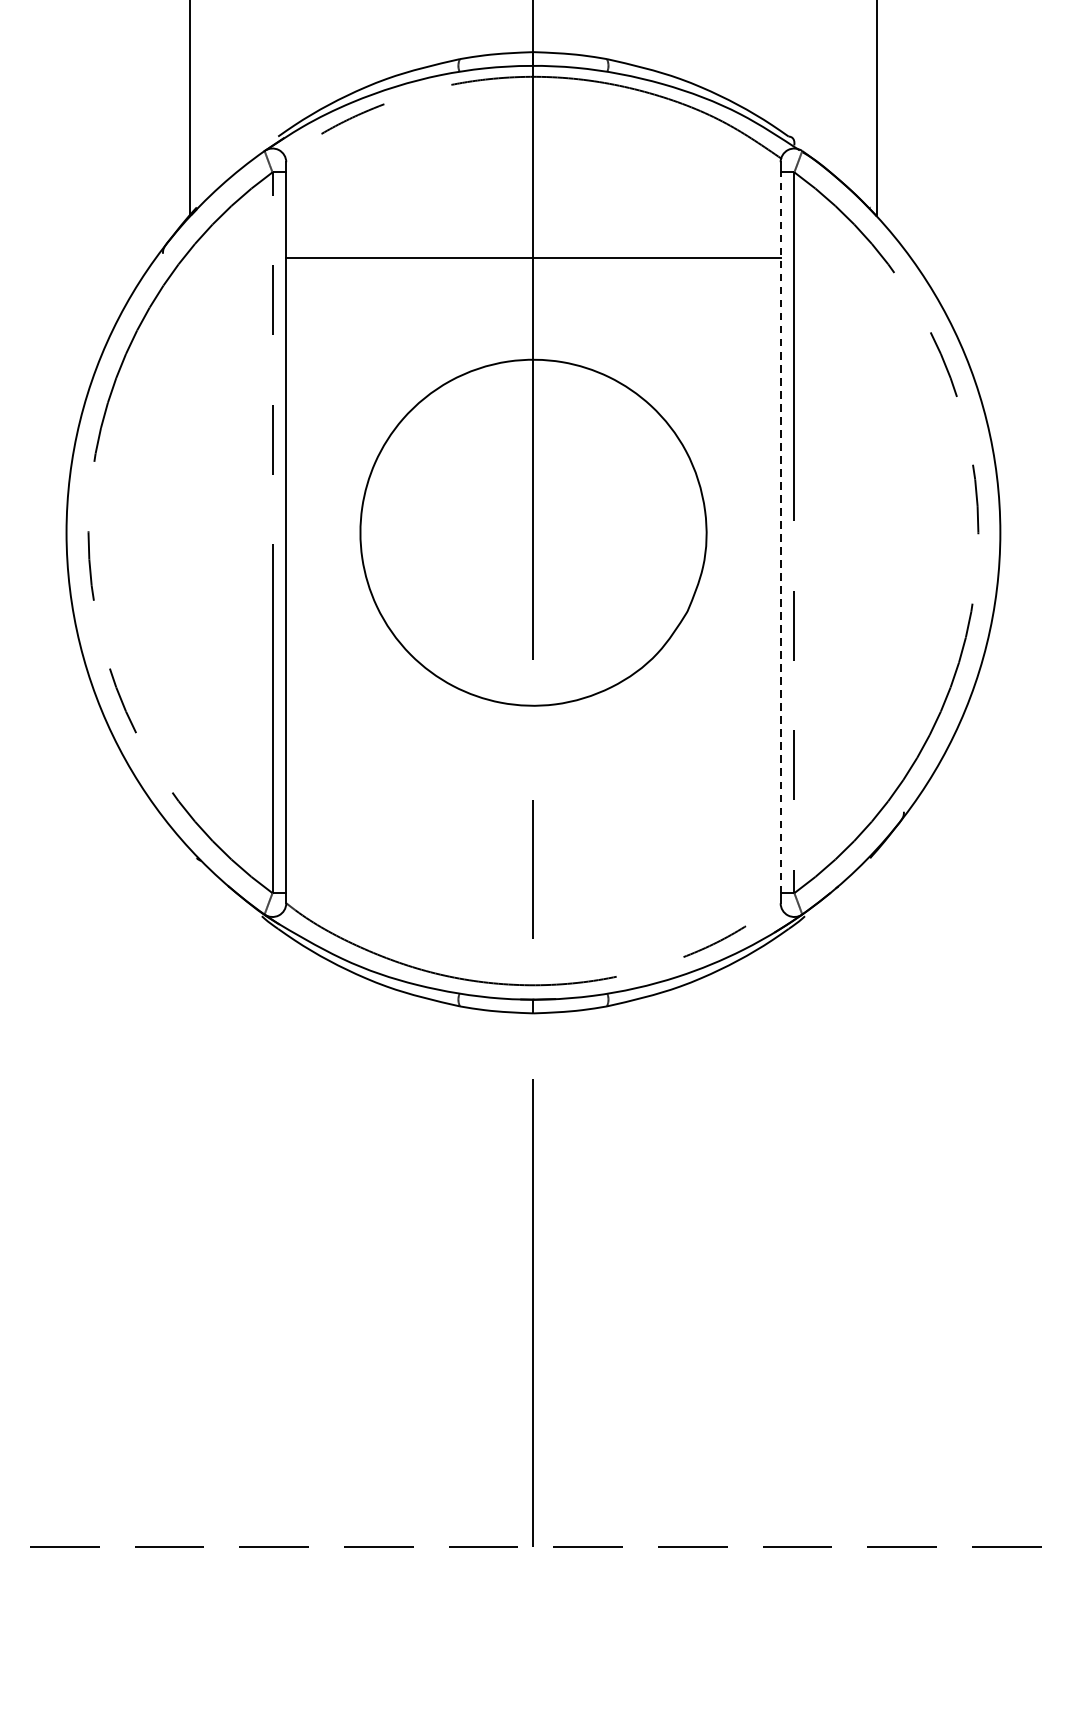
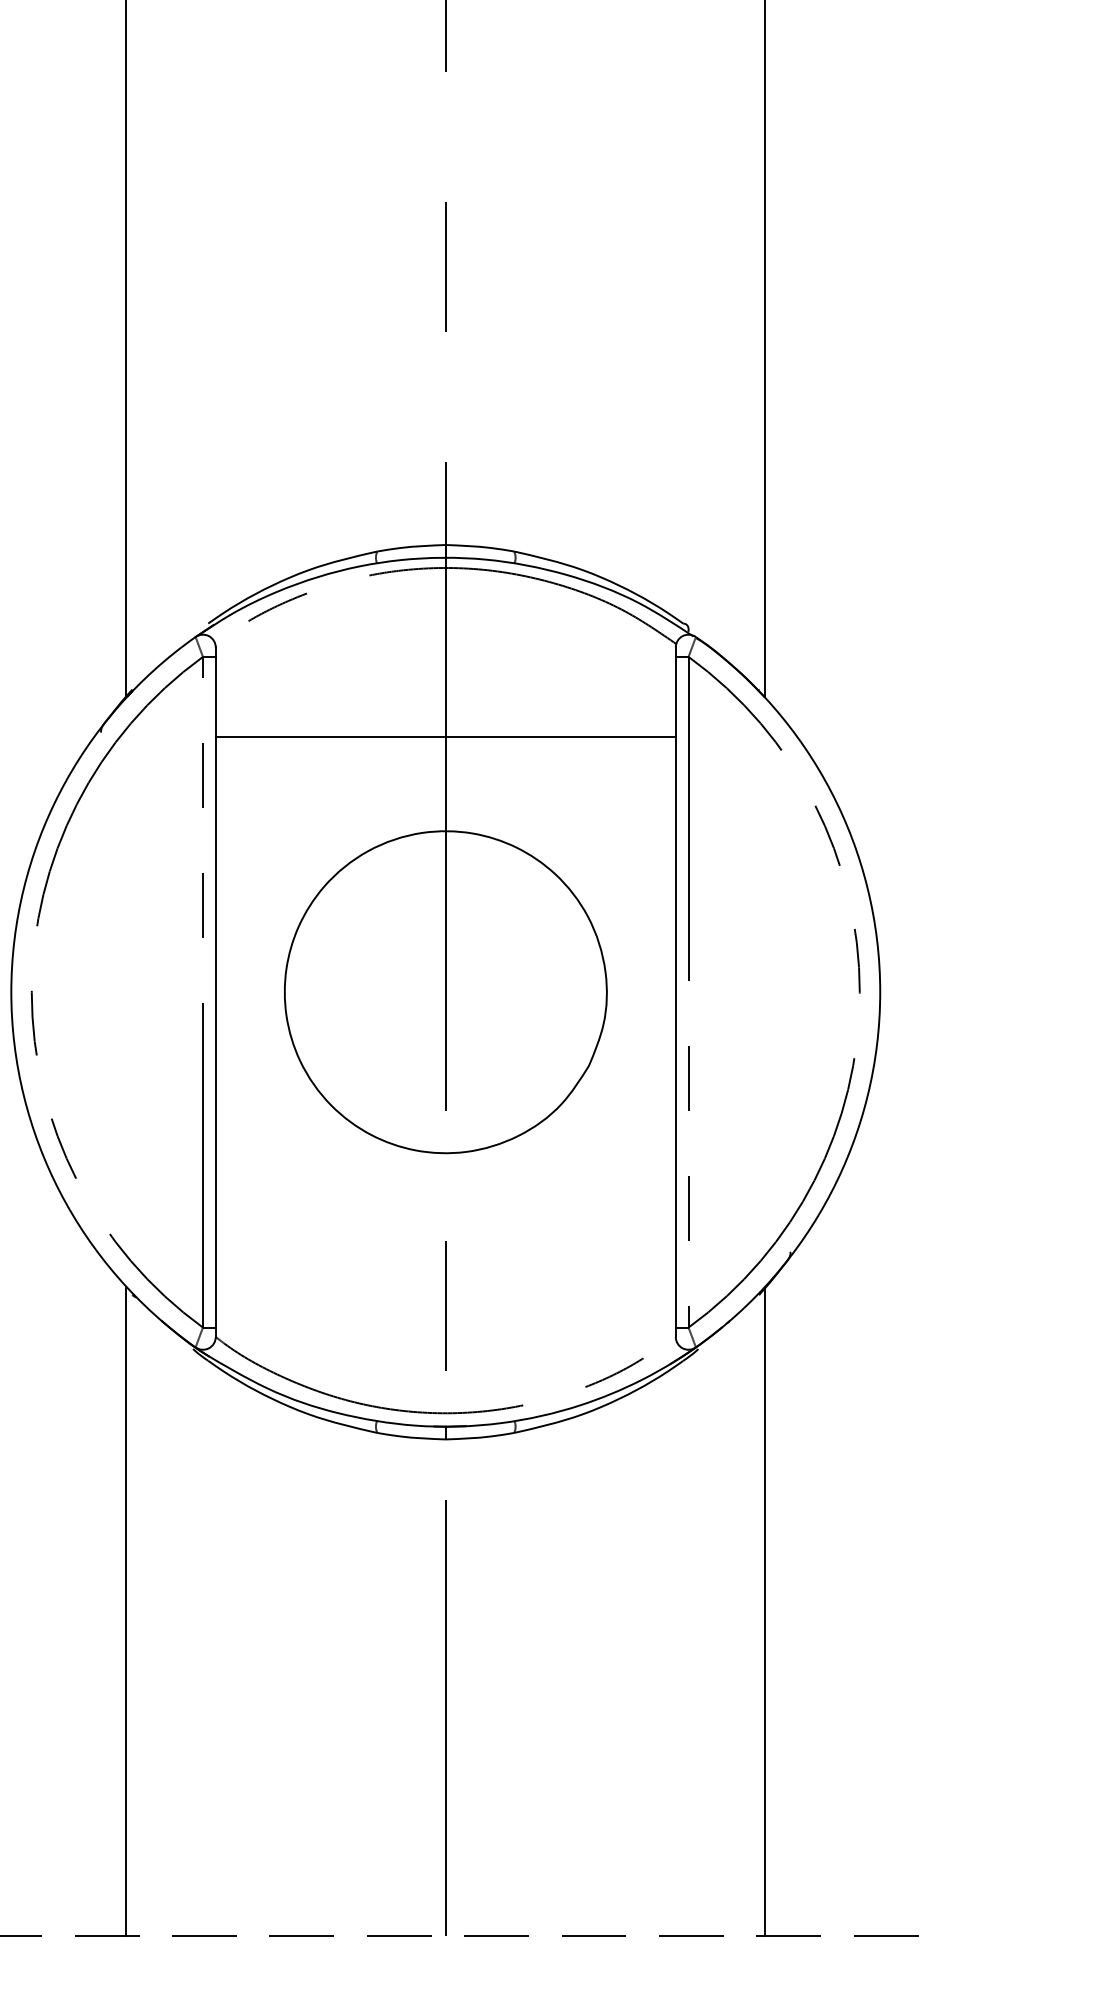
line: (780, 531) -> (675, 991), dashed -> solid
line: (190, 1198) -> (126, 1611), added
line: (877, 1198) -> (765, 1611), added

